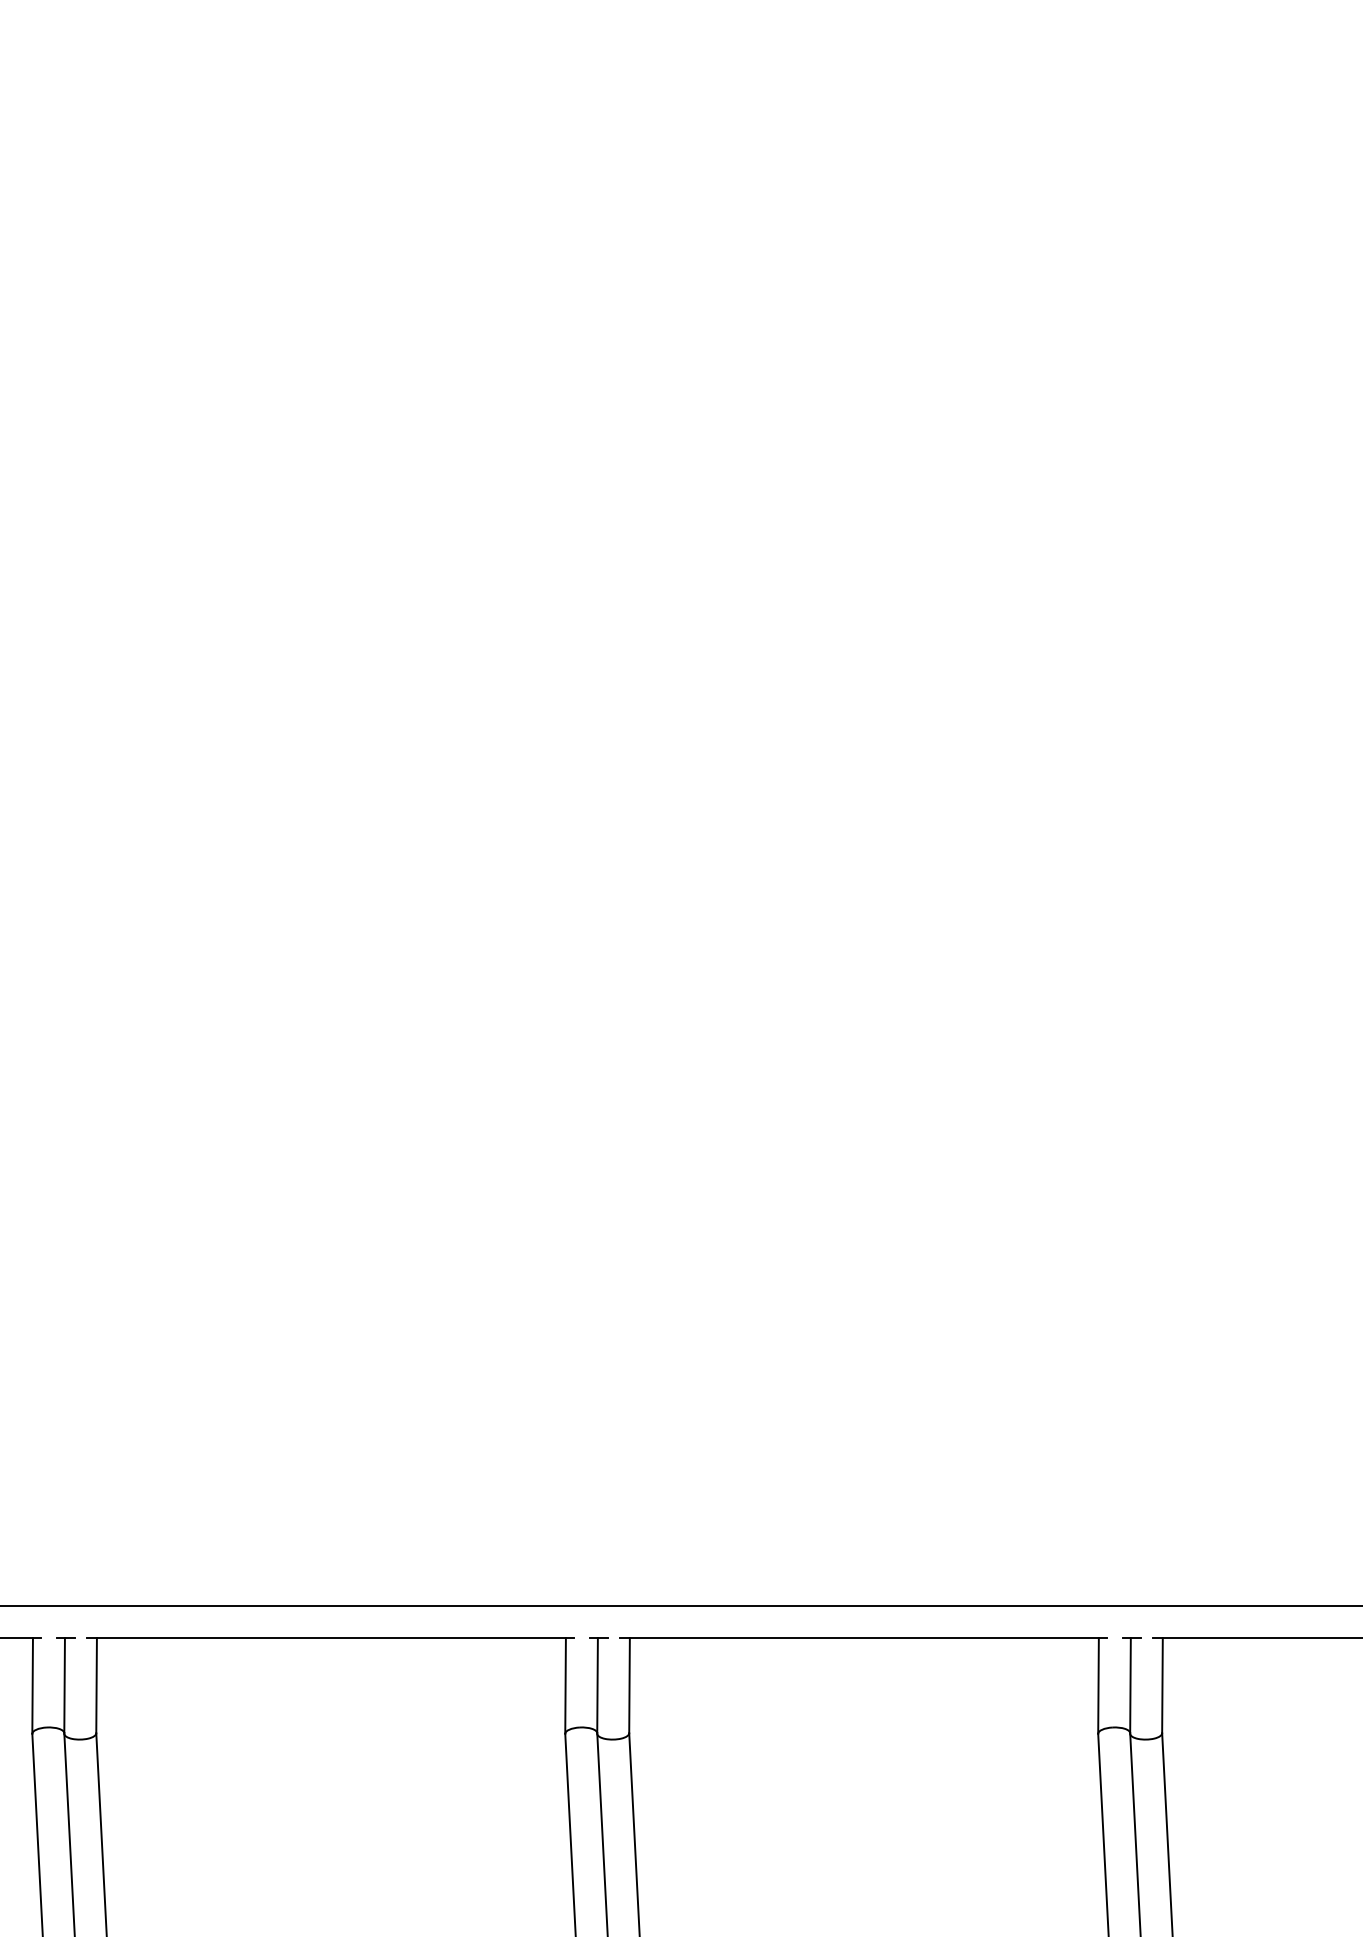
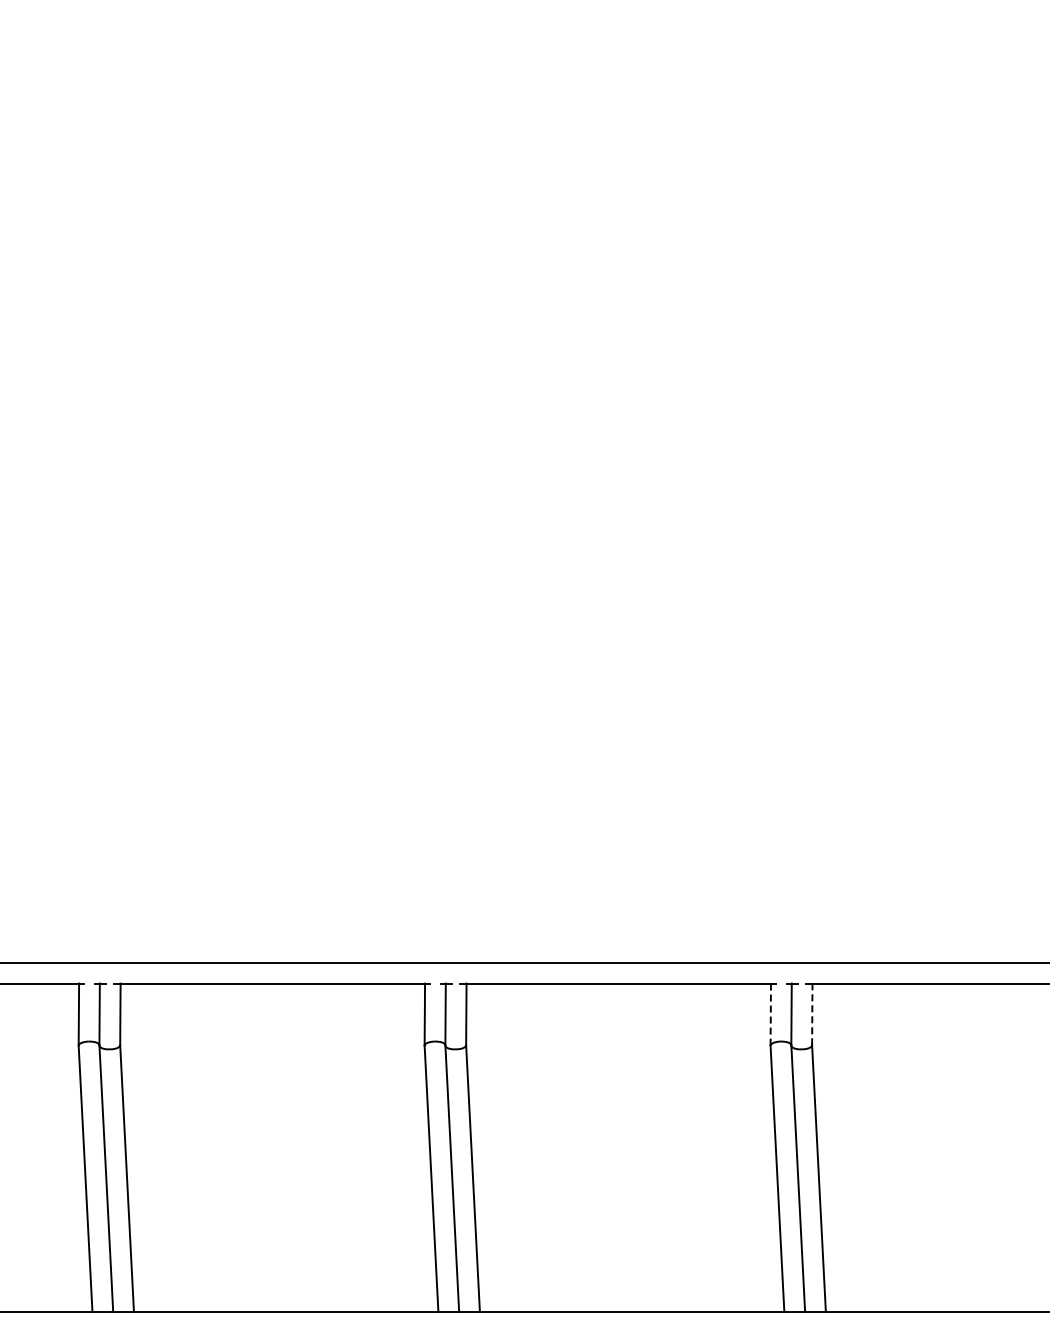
line: (1162, 1685) -> (812, 1014), solid -> dashed
line: (1098, 1687) -> (770, 1015), solid -> dashed

